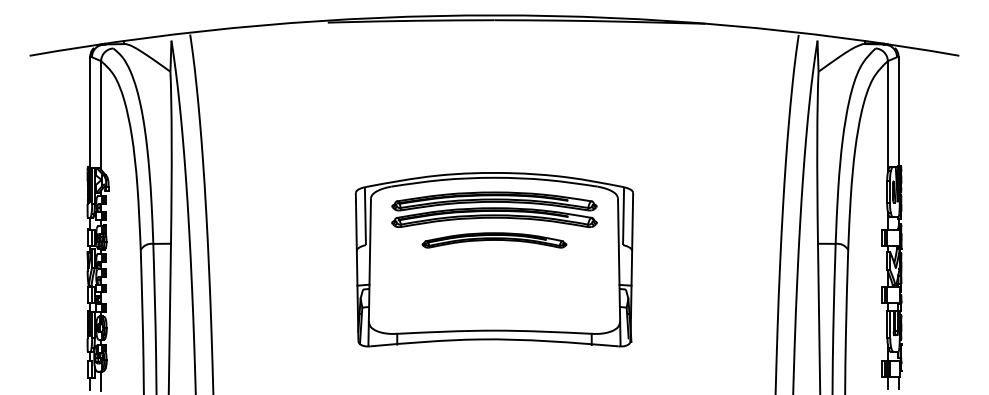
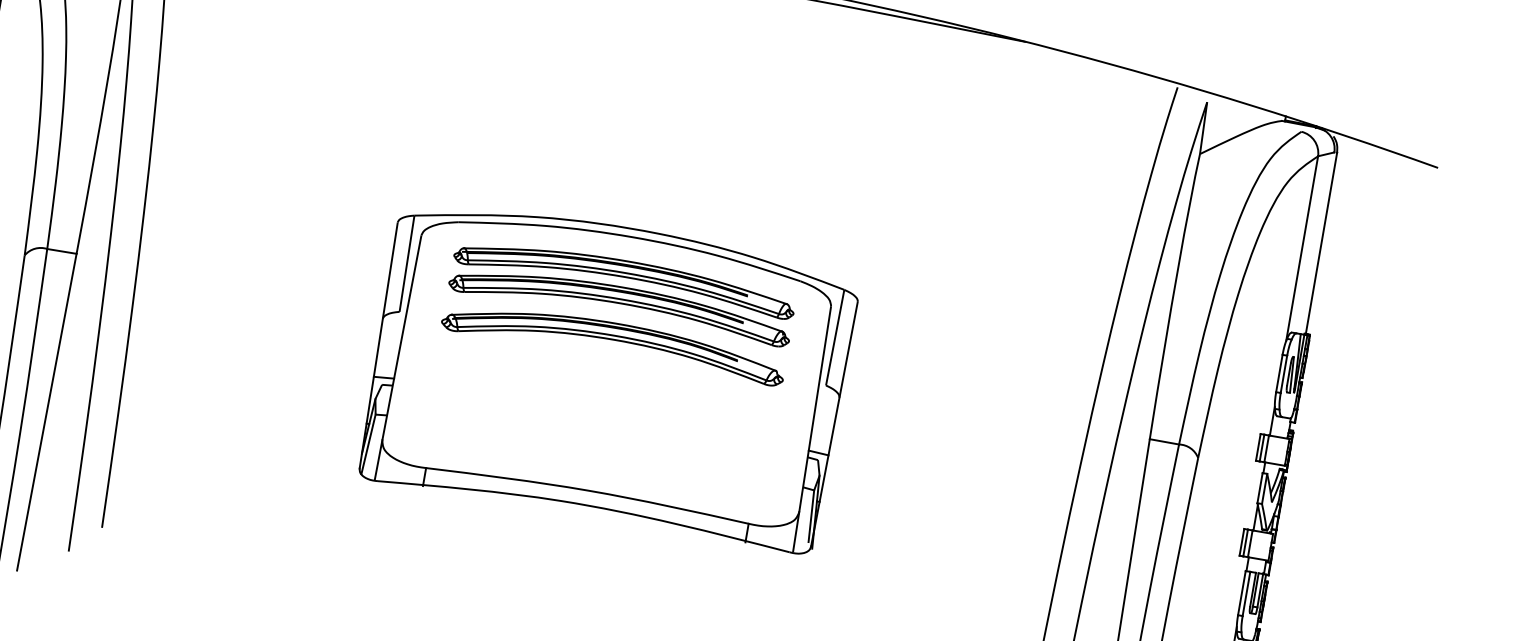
part: (494, 240) -> (614, 341), size x1.43

